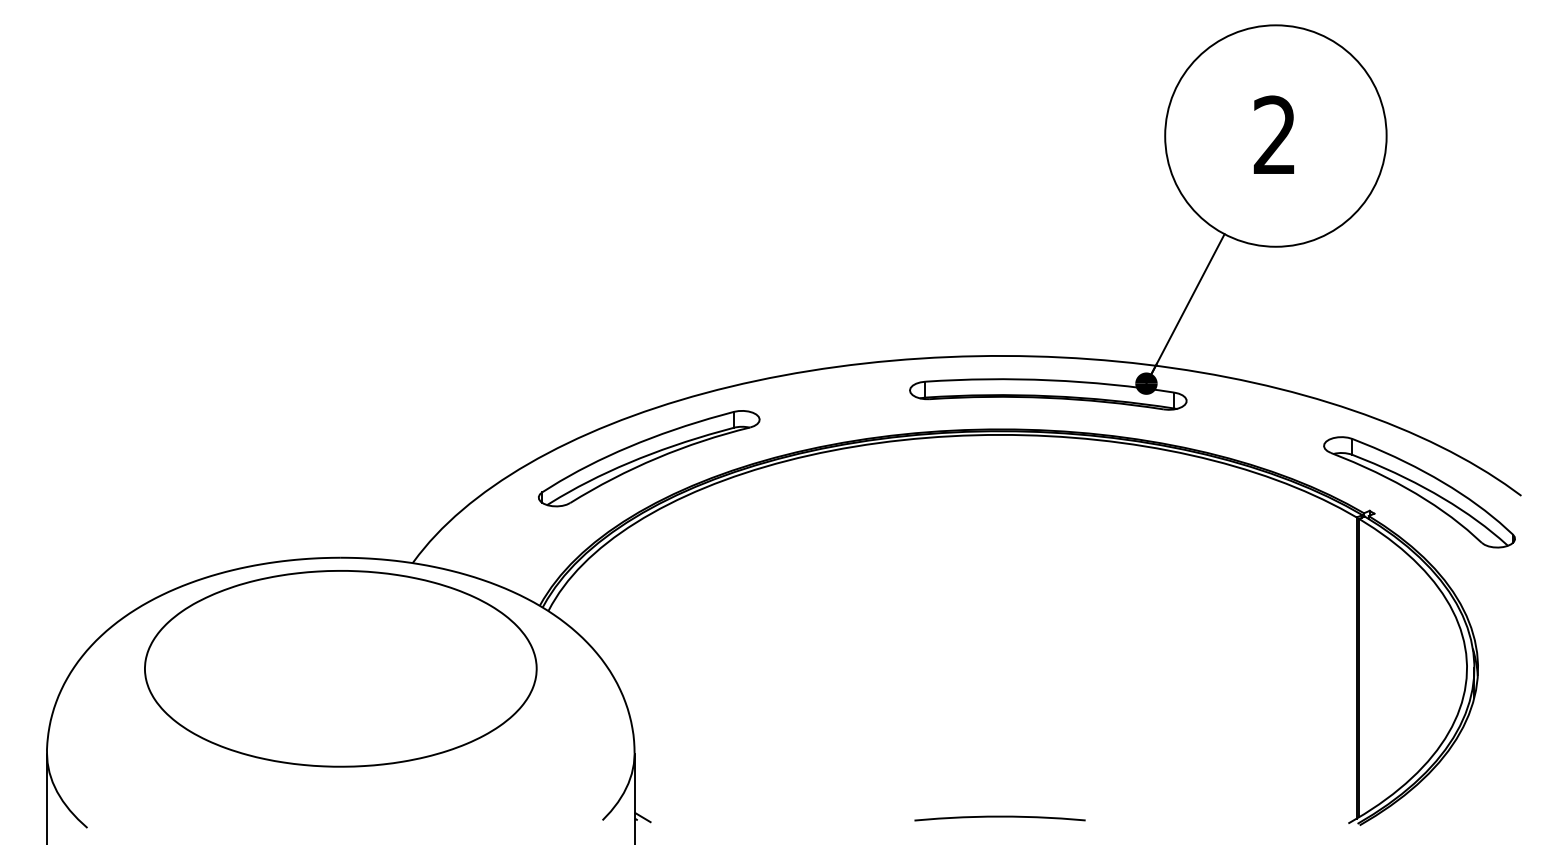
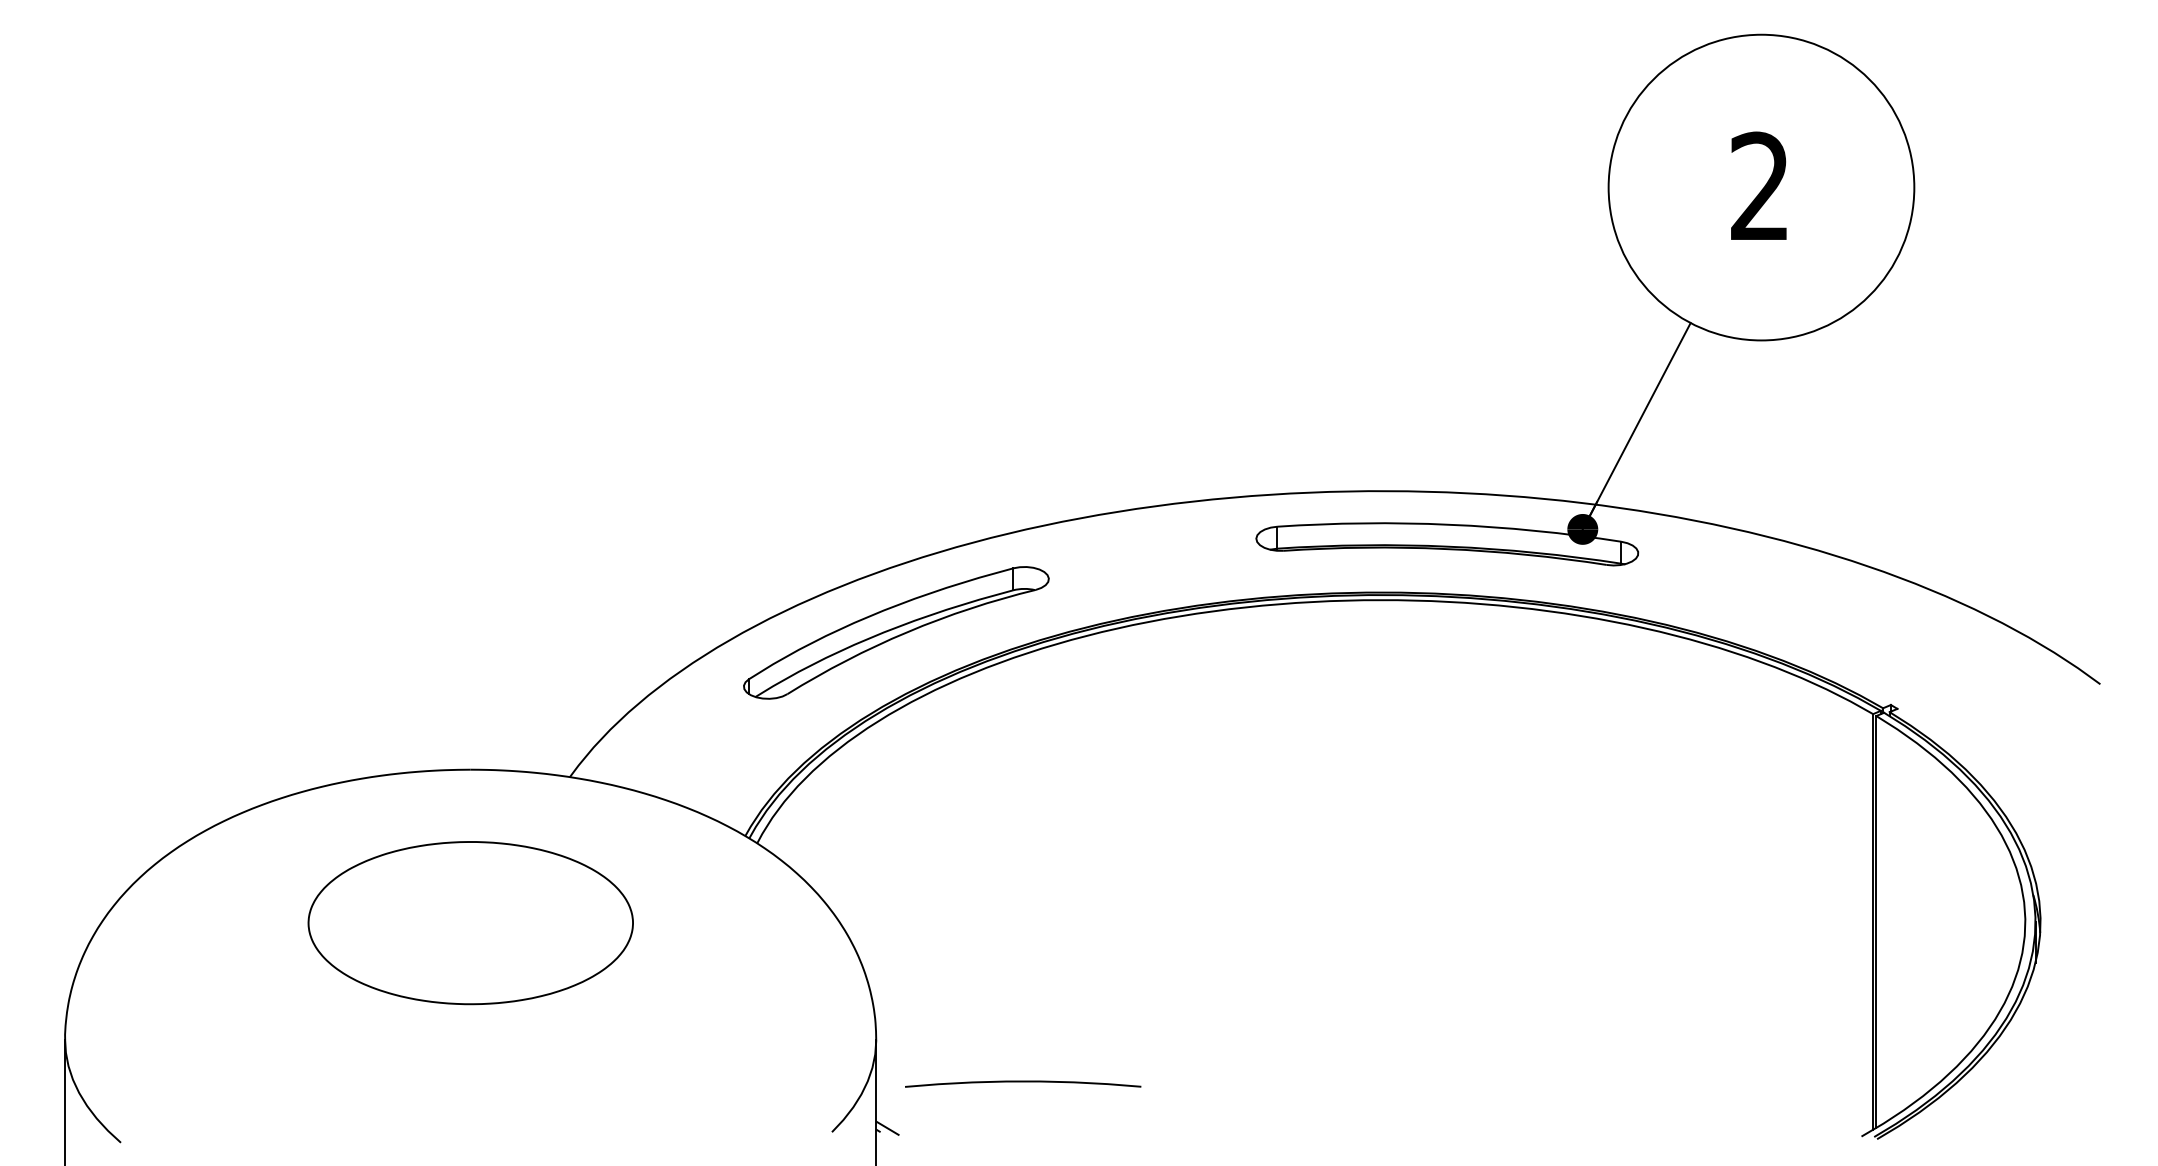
part: (1419, 492) -> (1959, 679), removed
part: (340, 668) -> (470, 922), size x0.6
curve: (999, 817) -> (1022, 1082), moved

